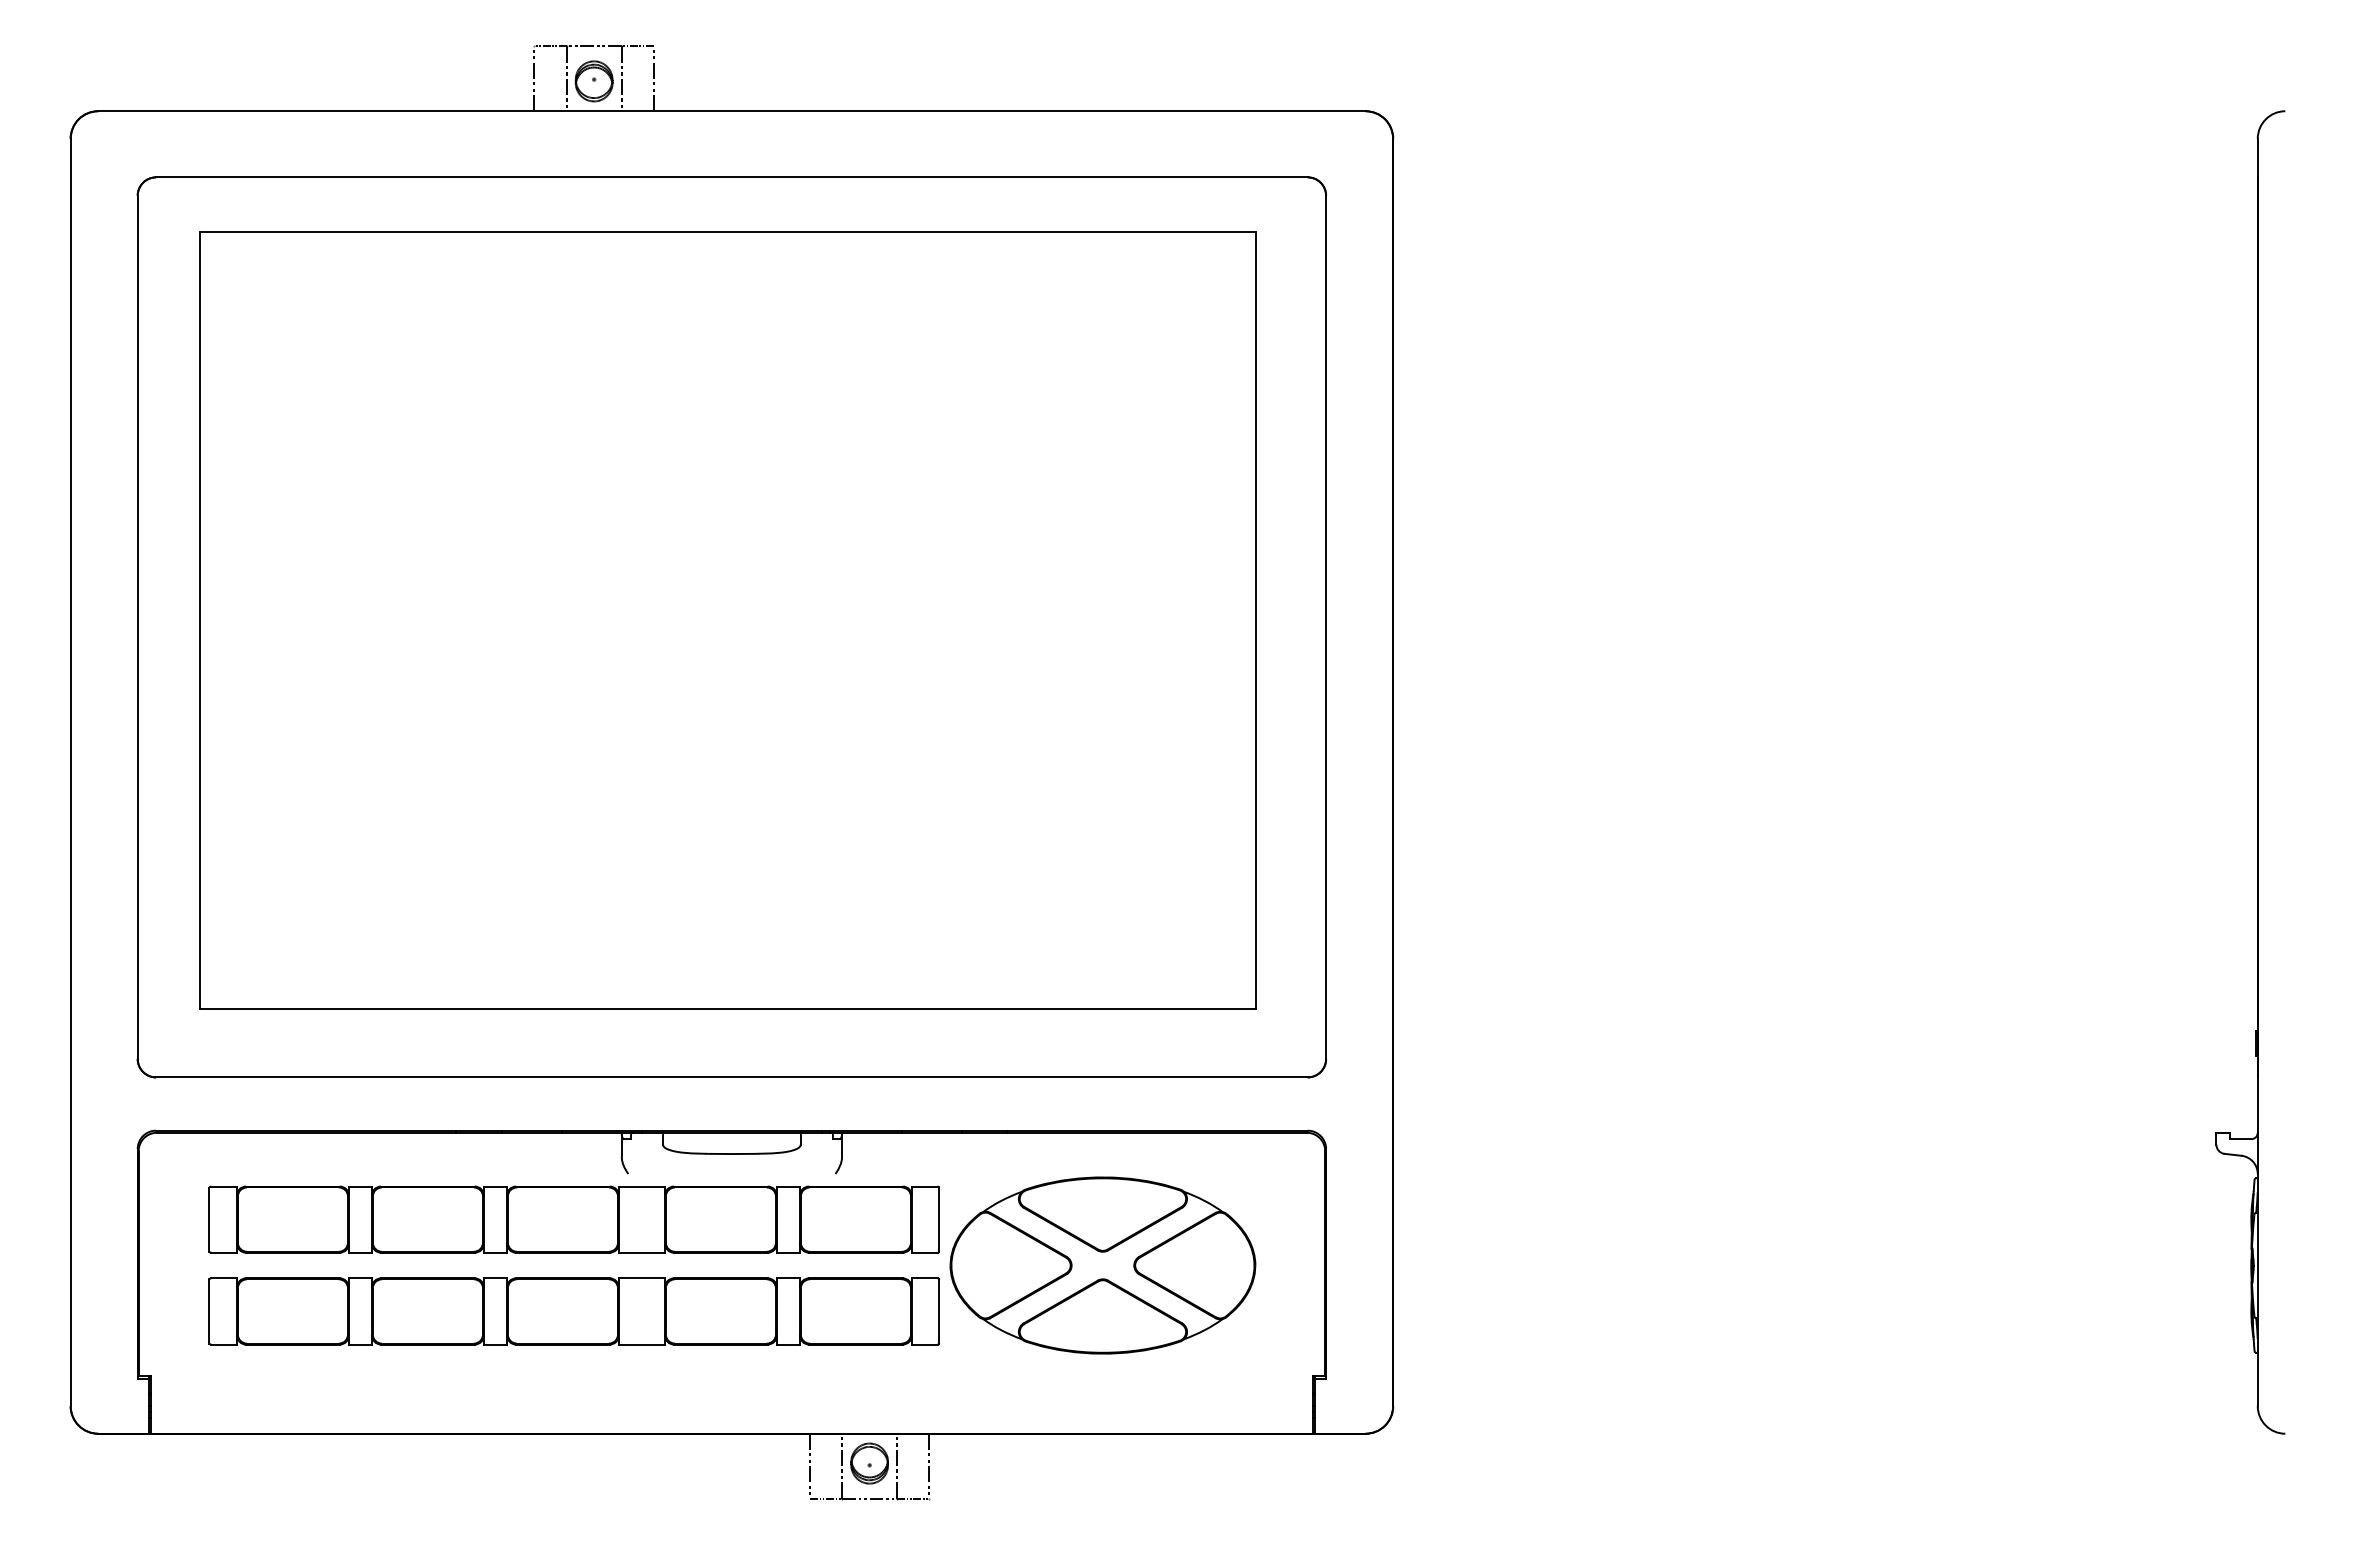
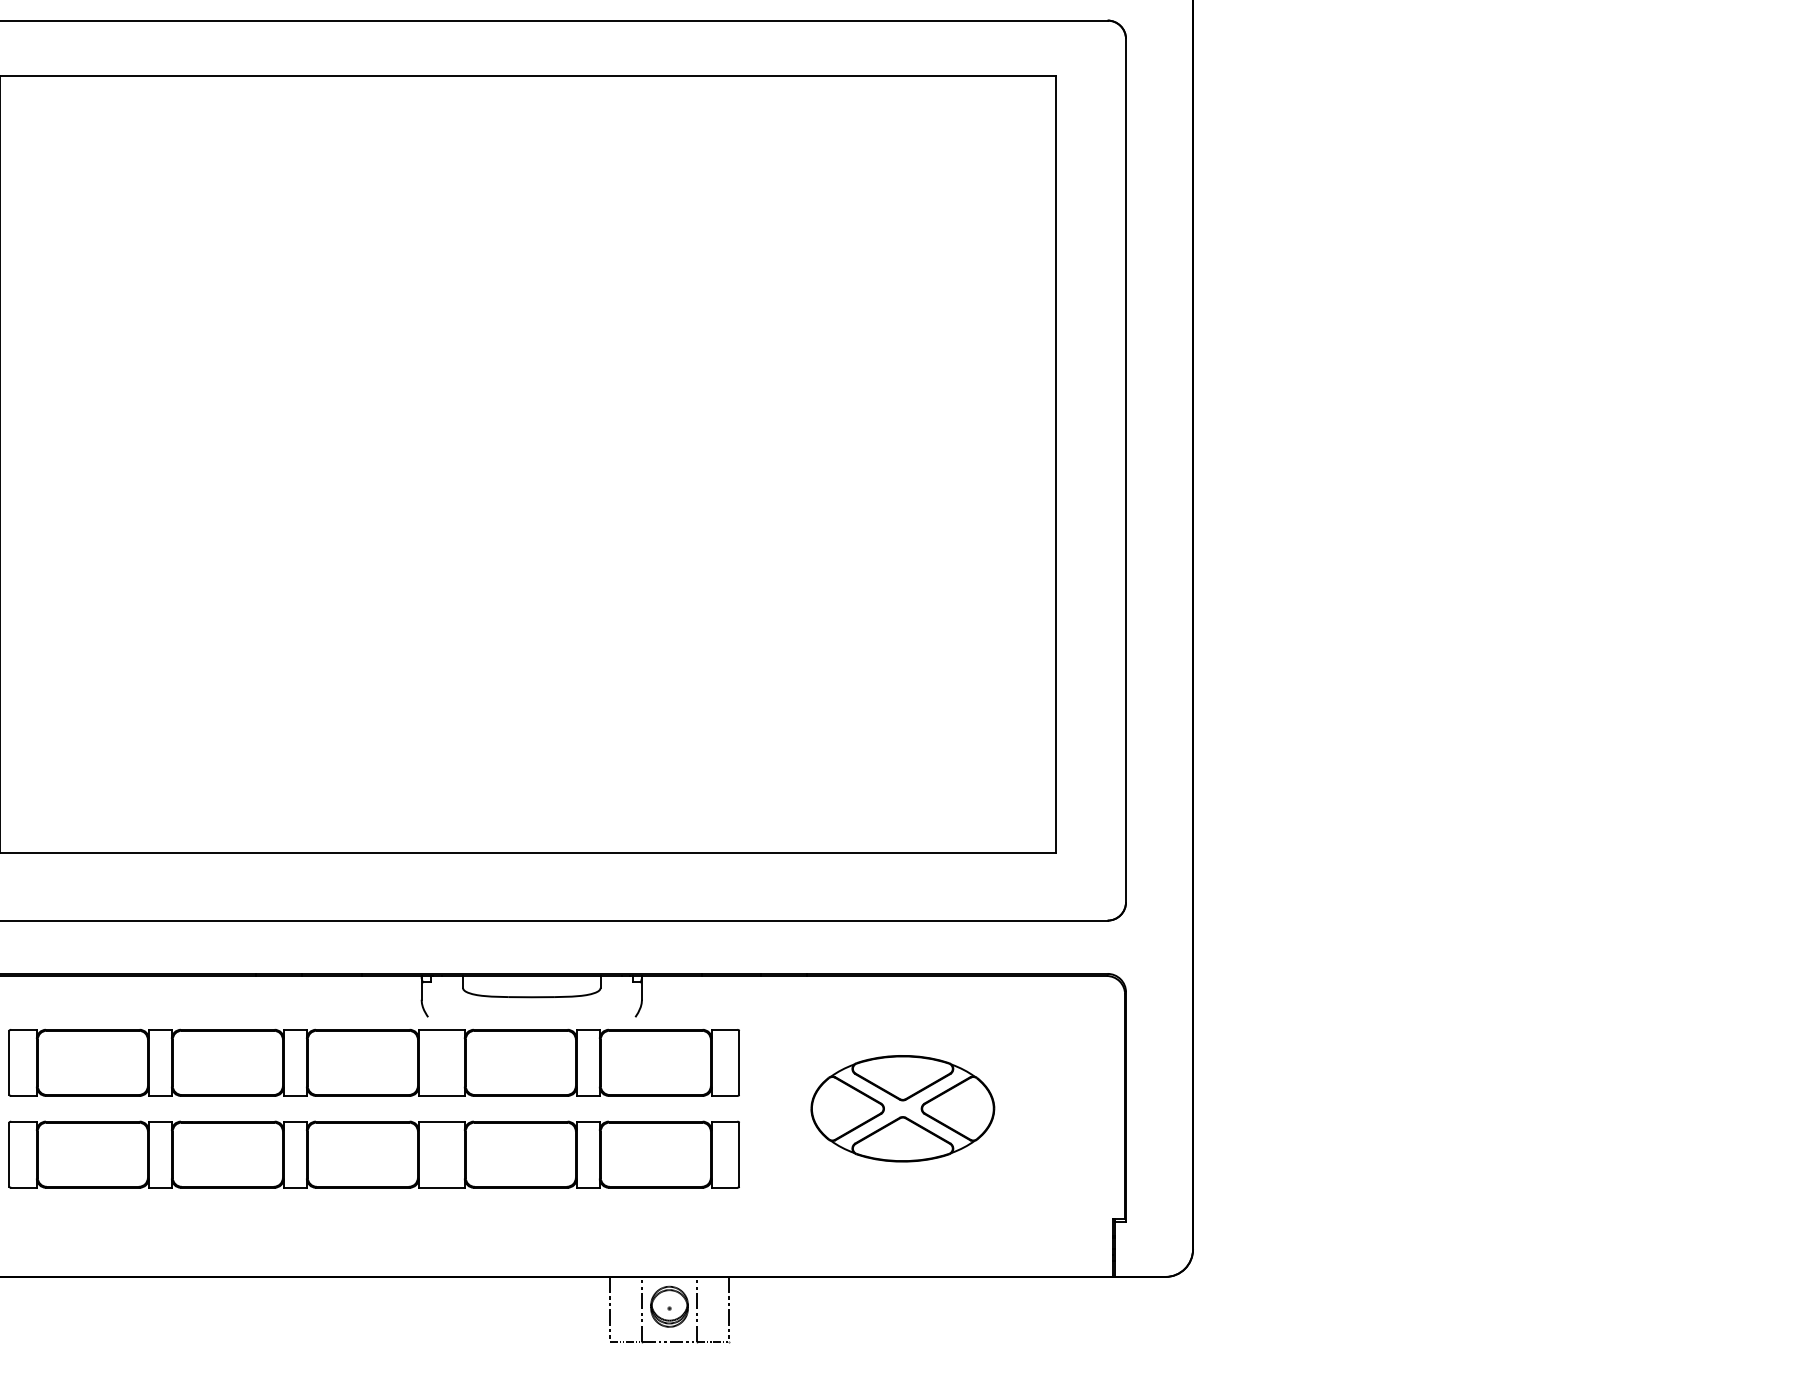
part: (1102, 1265) -> (902, 1108), size x0.6

